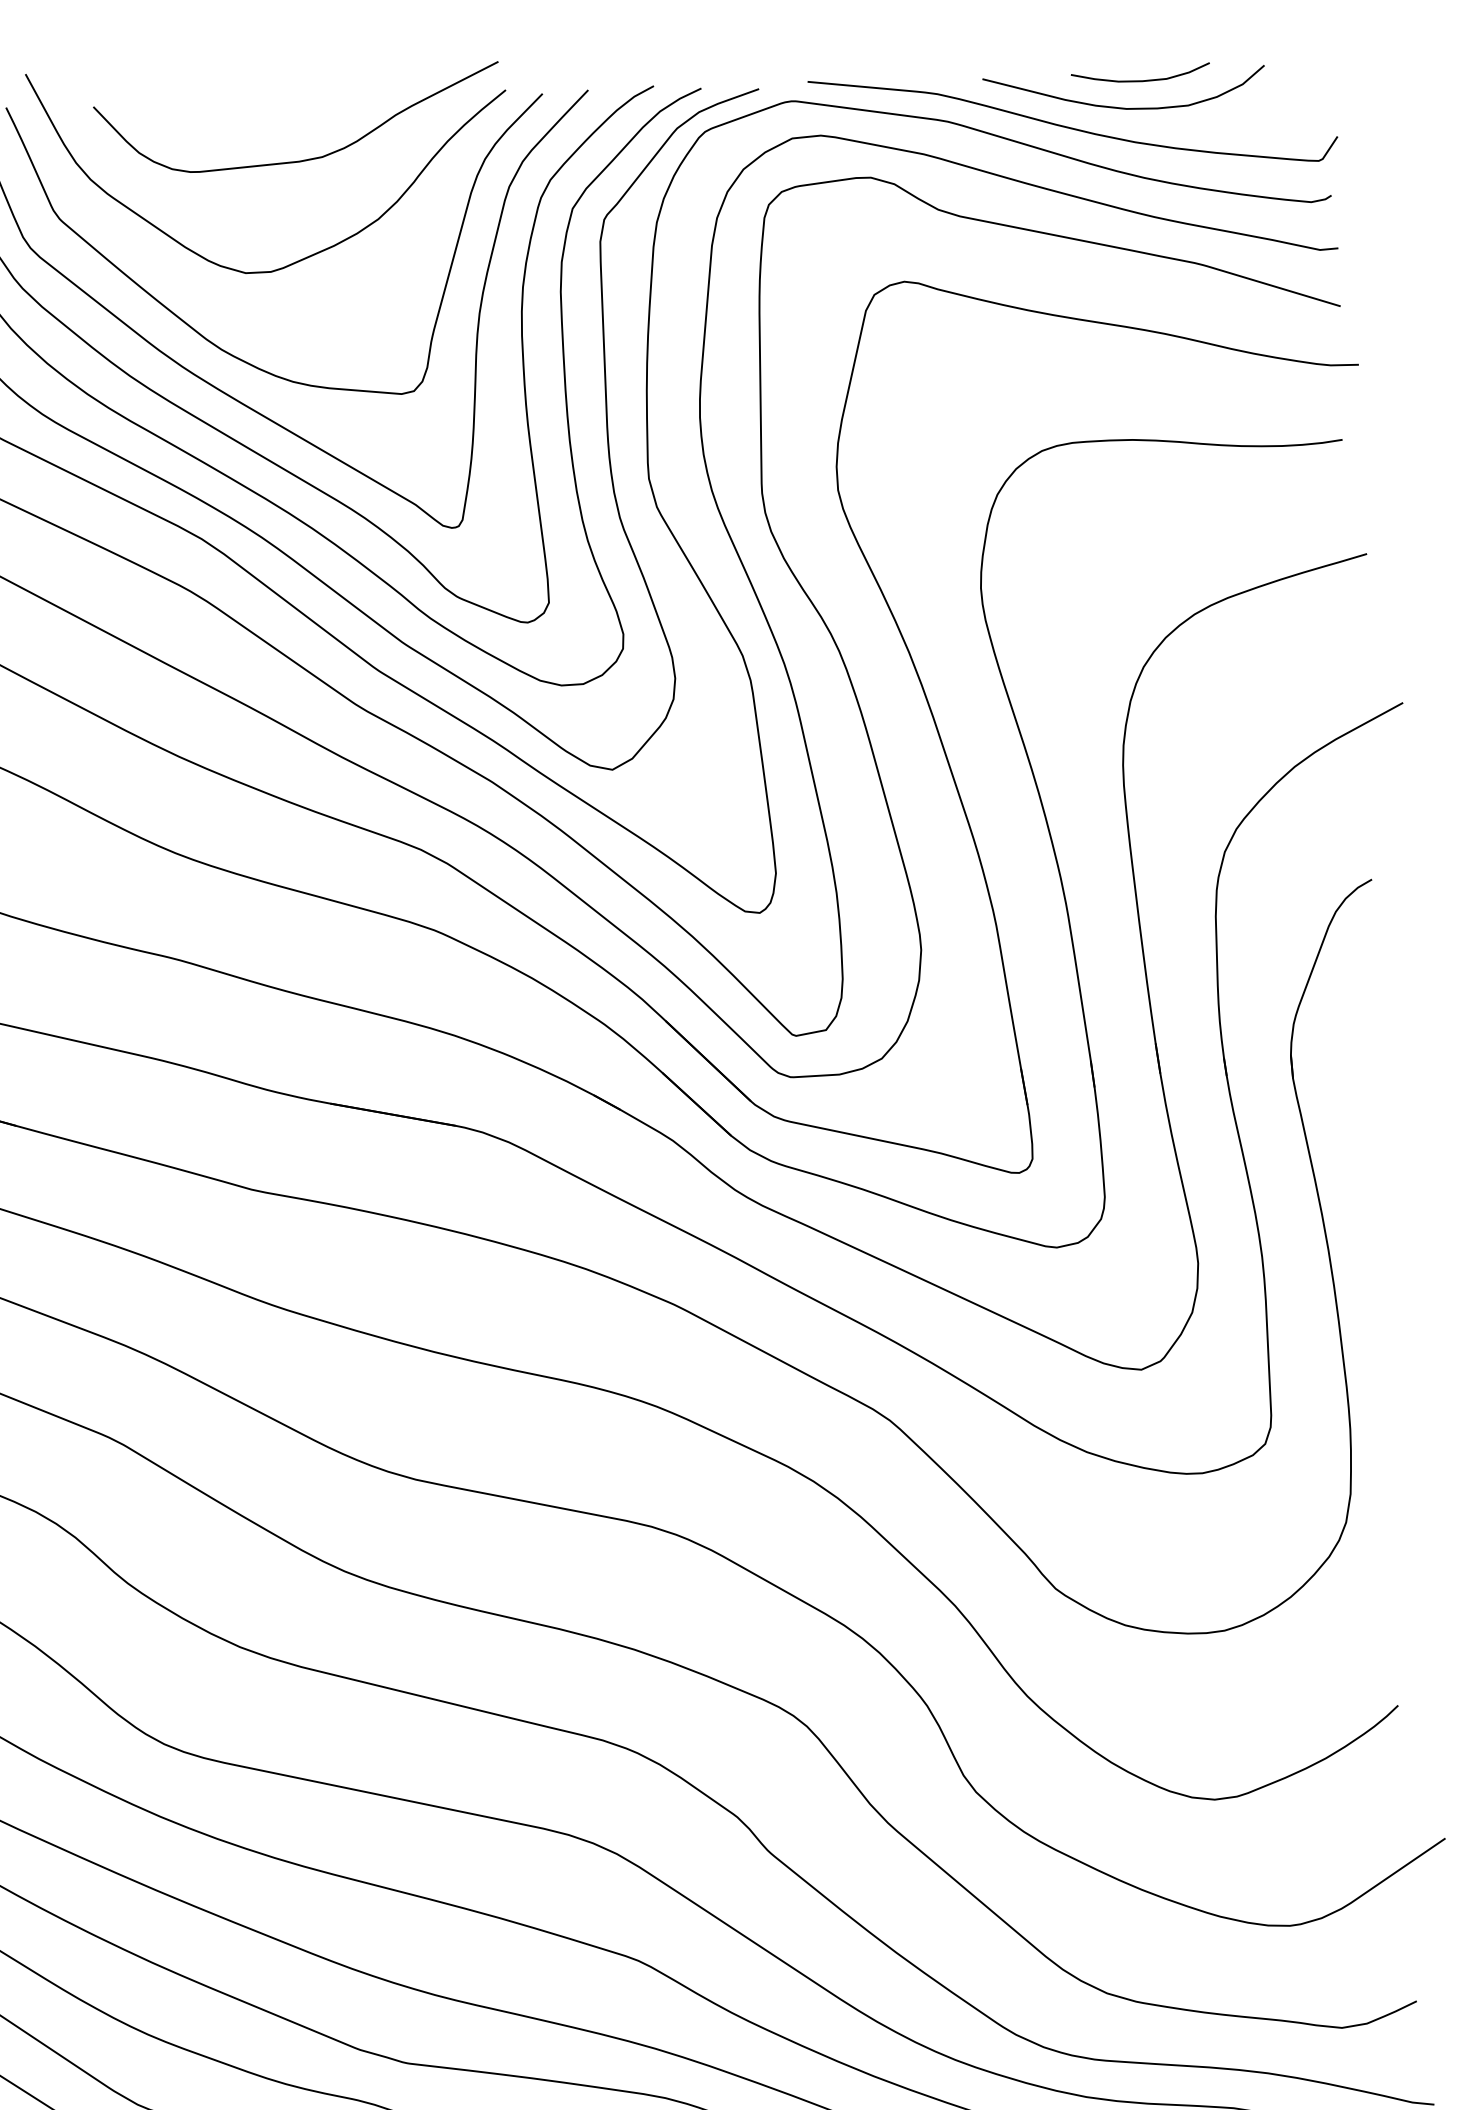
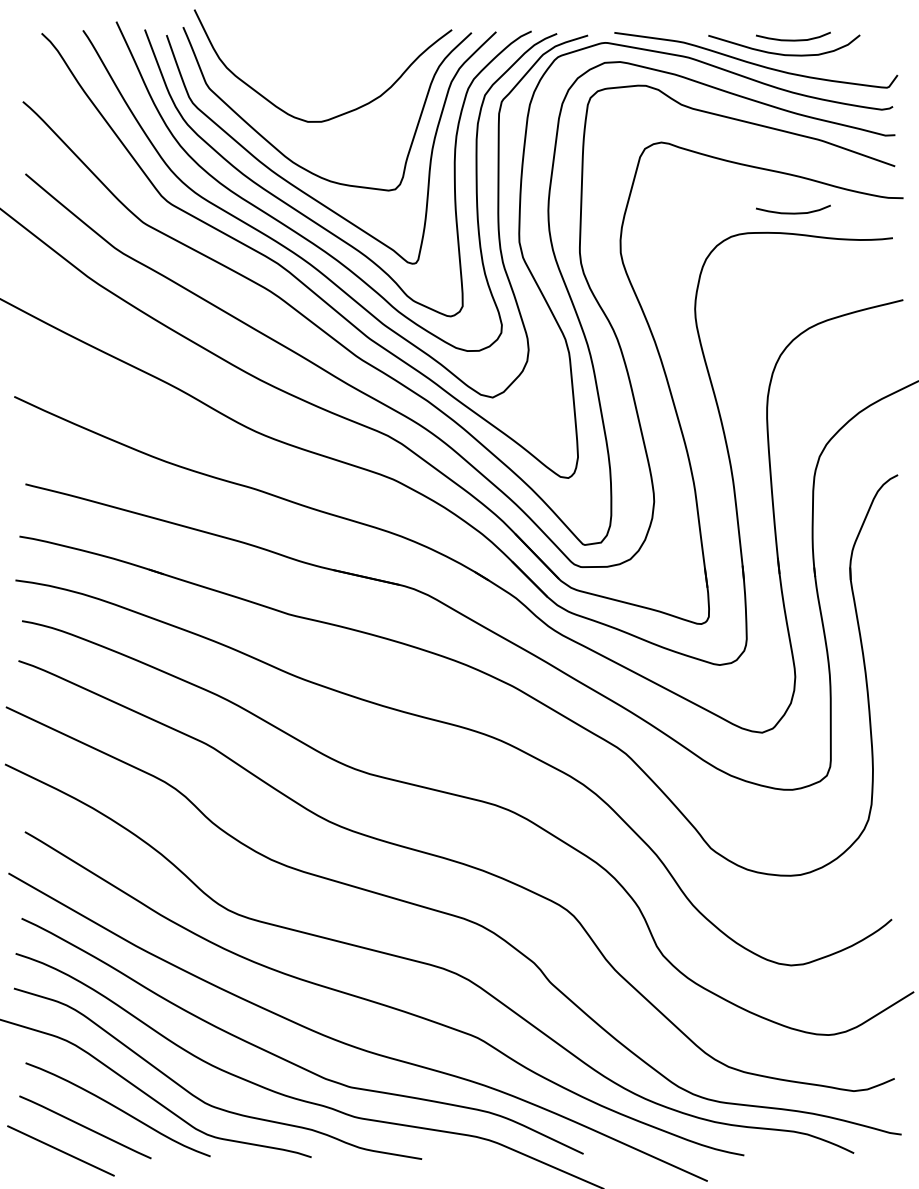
curve: (304, 158) -> (342, 61), removed
curve: (1155, 400) -> (793, 212), added

